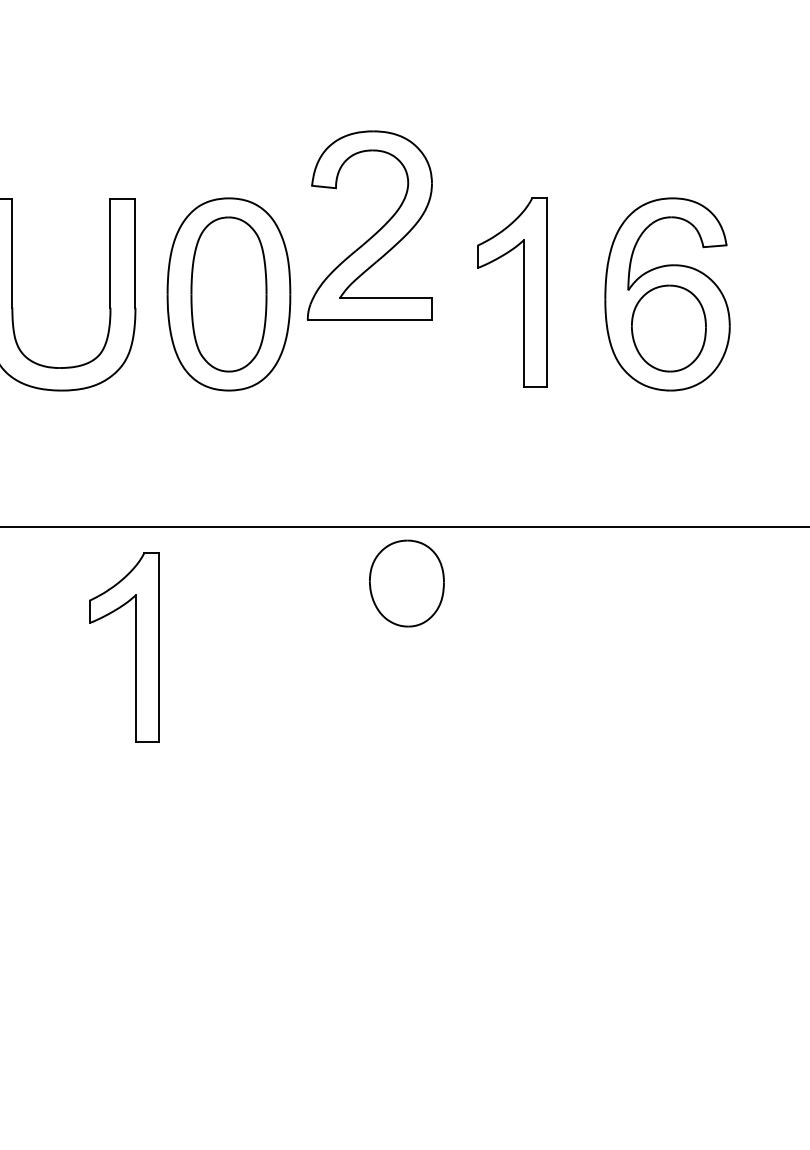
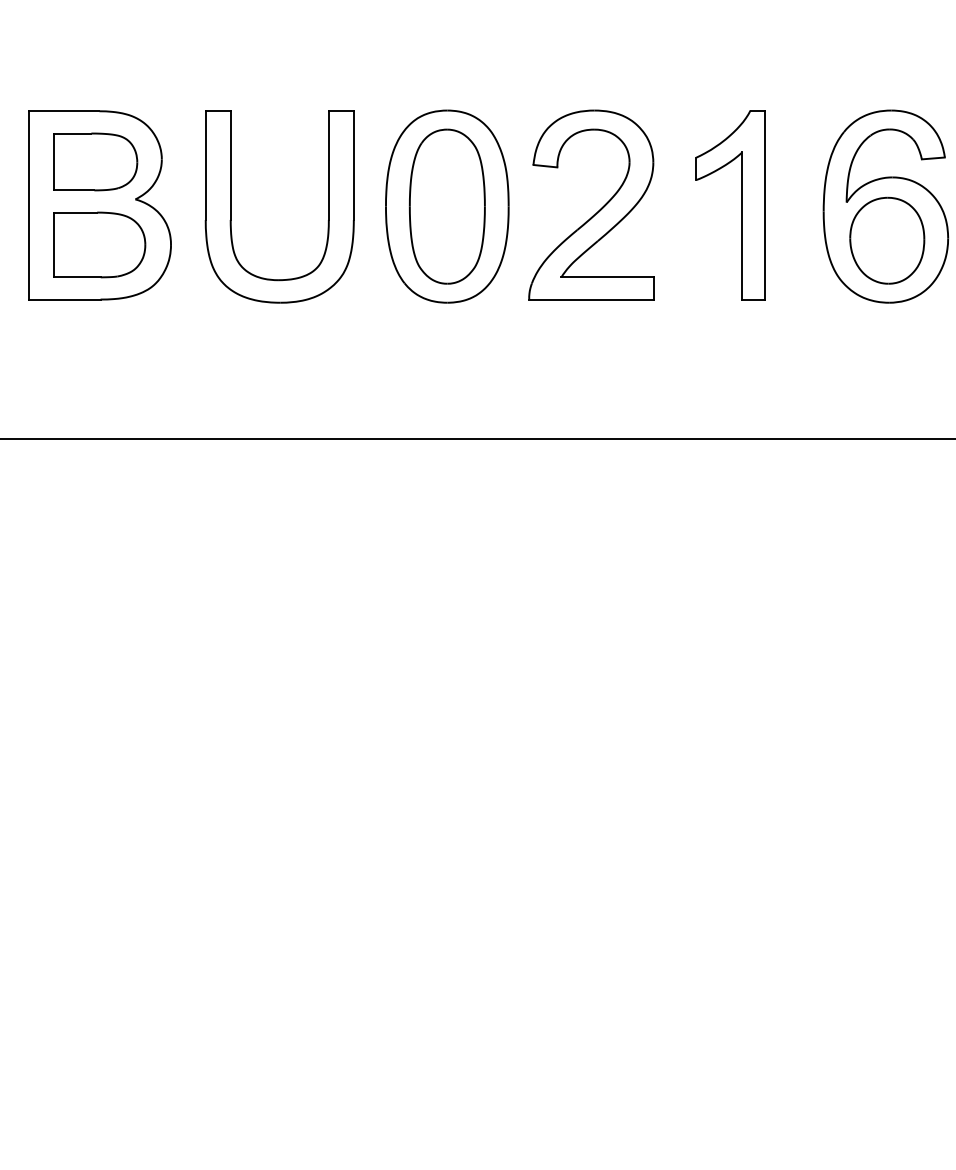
part: (377, 231) -> (598, 210), moved
part: (407, 583) -> (625, 495), removed
part: (135, 648) -> (353, 560), removed

